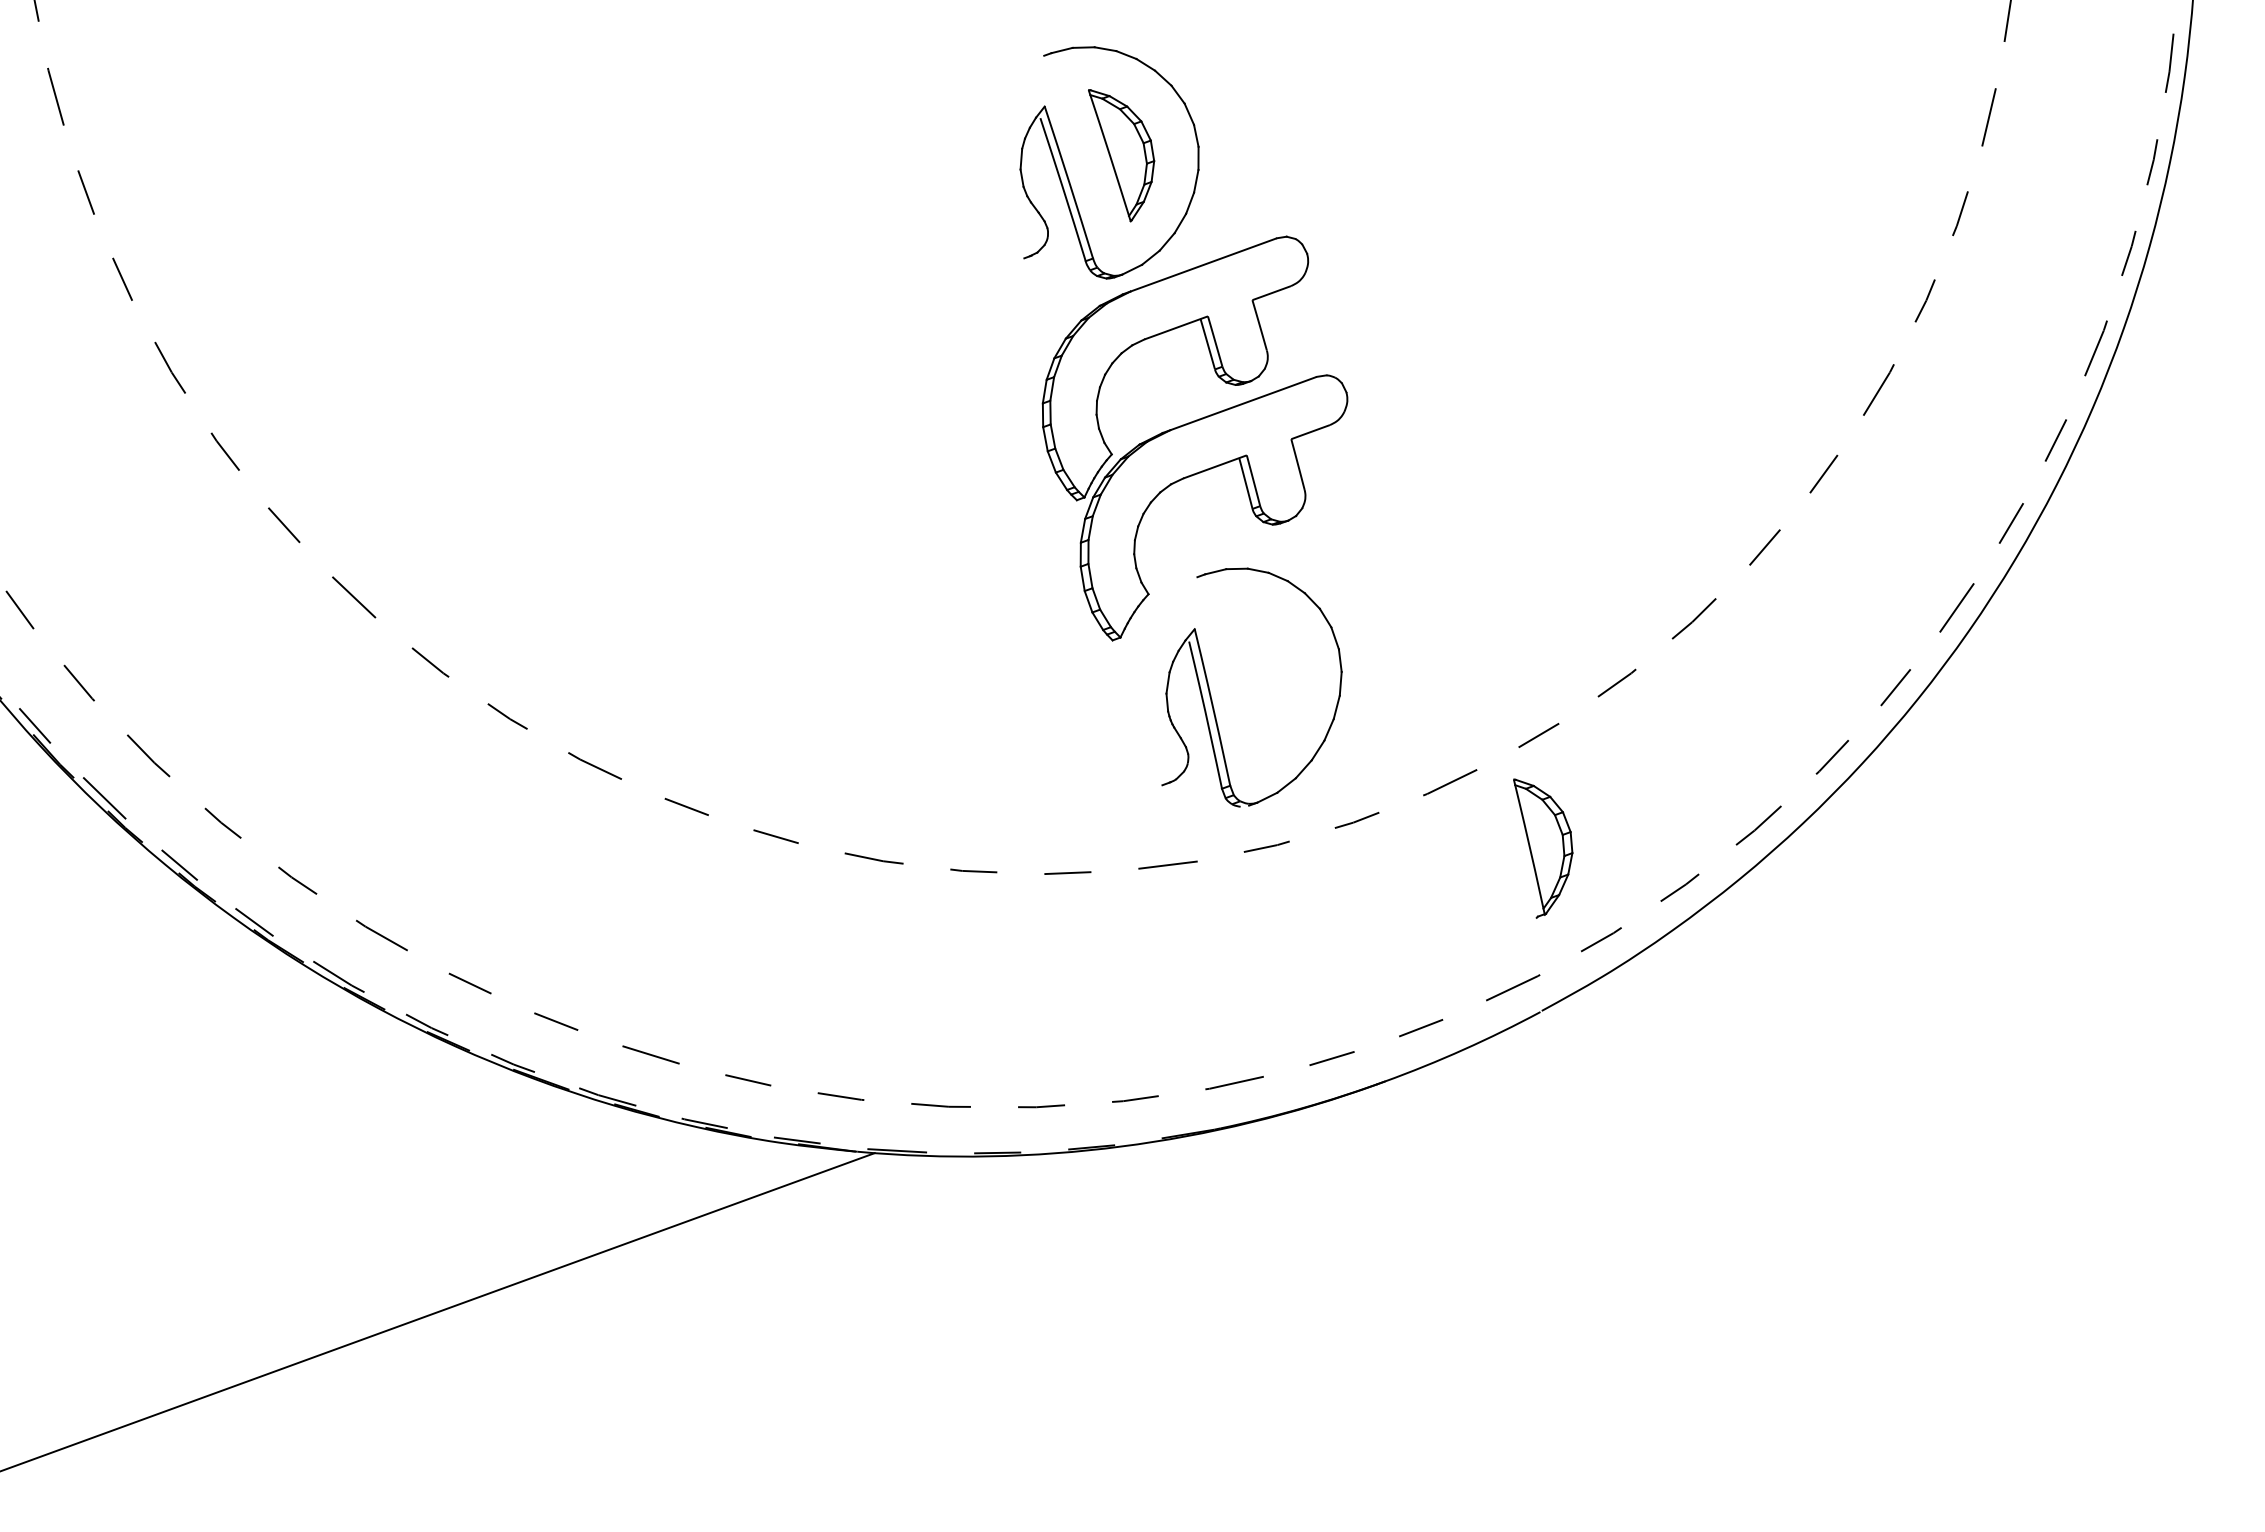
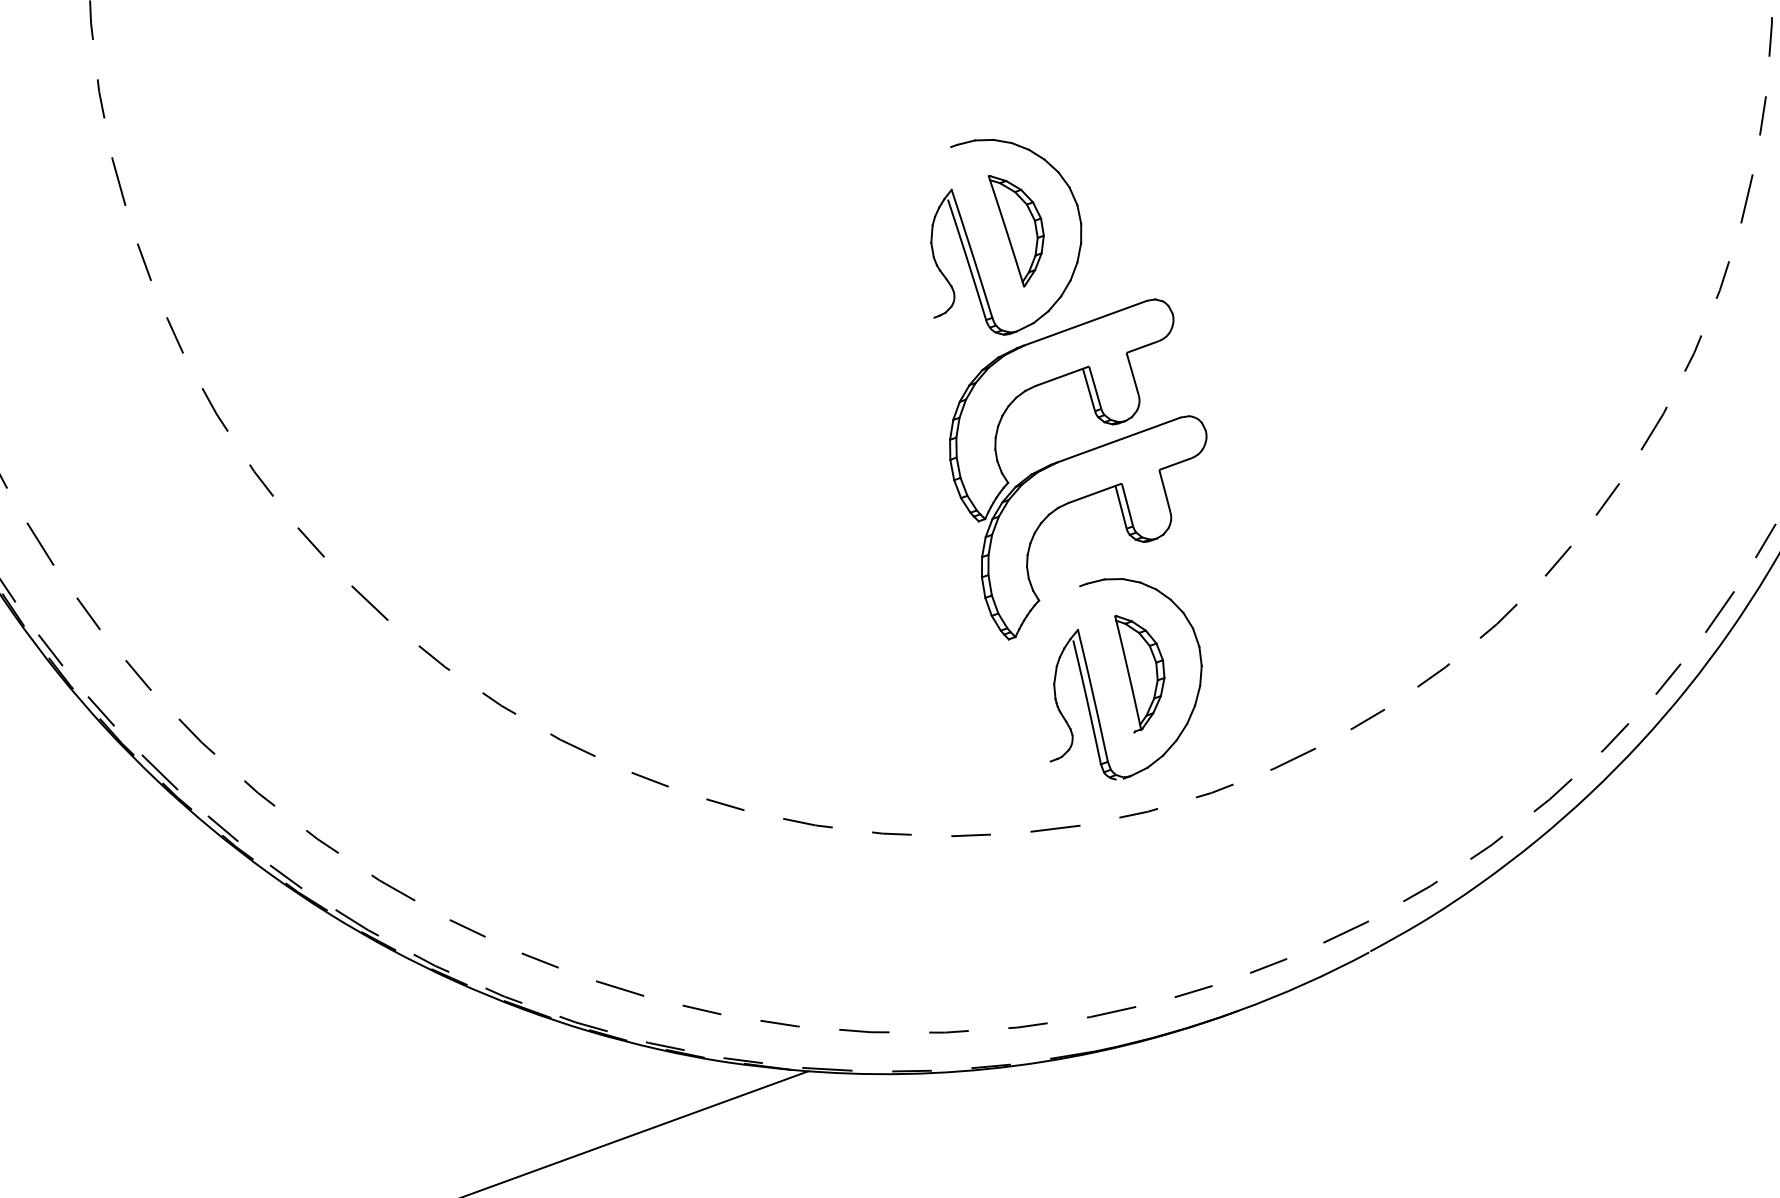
part: (1543, 848) -> (1140, 674), moved

